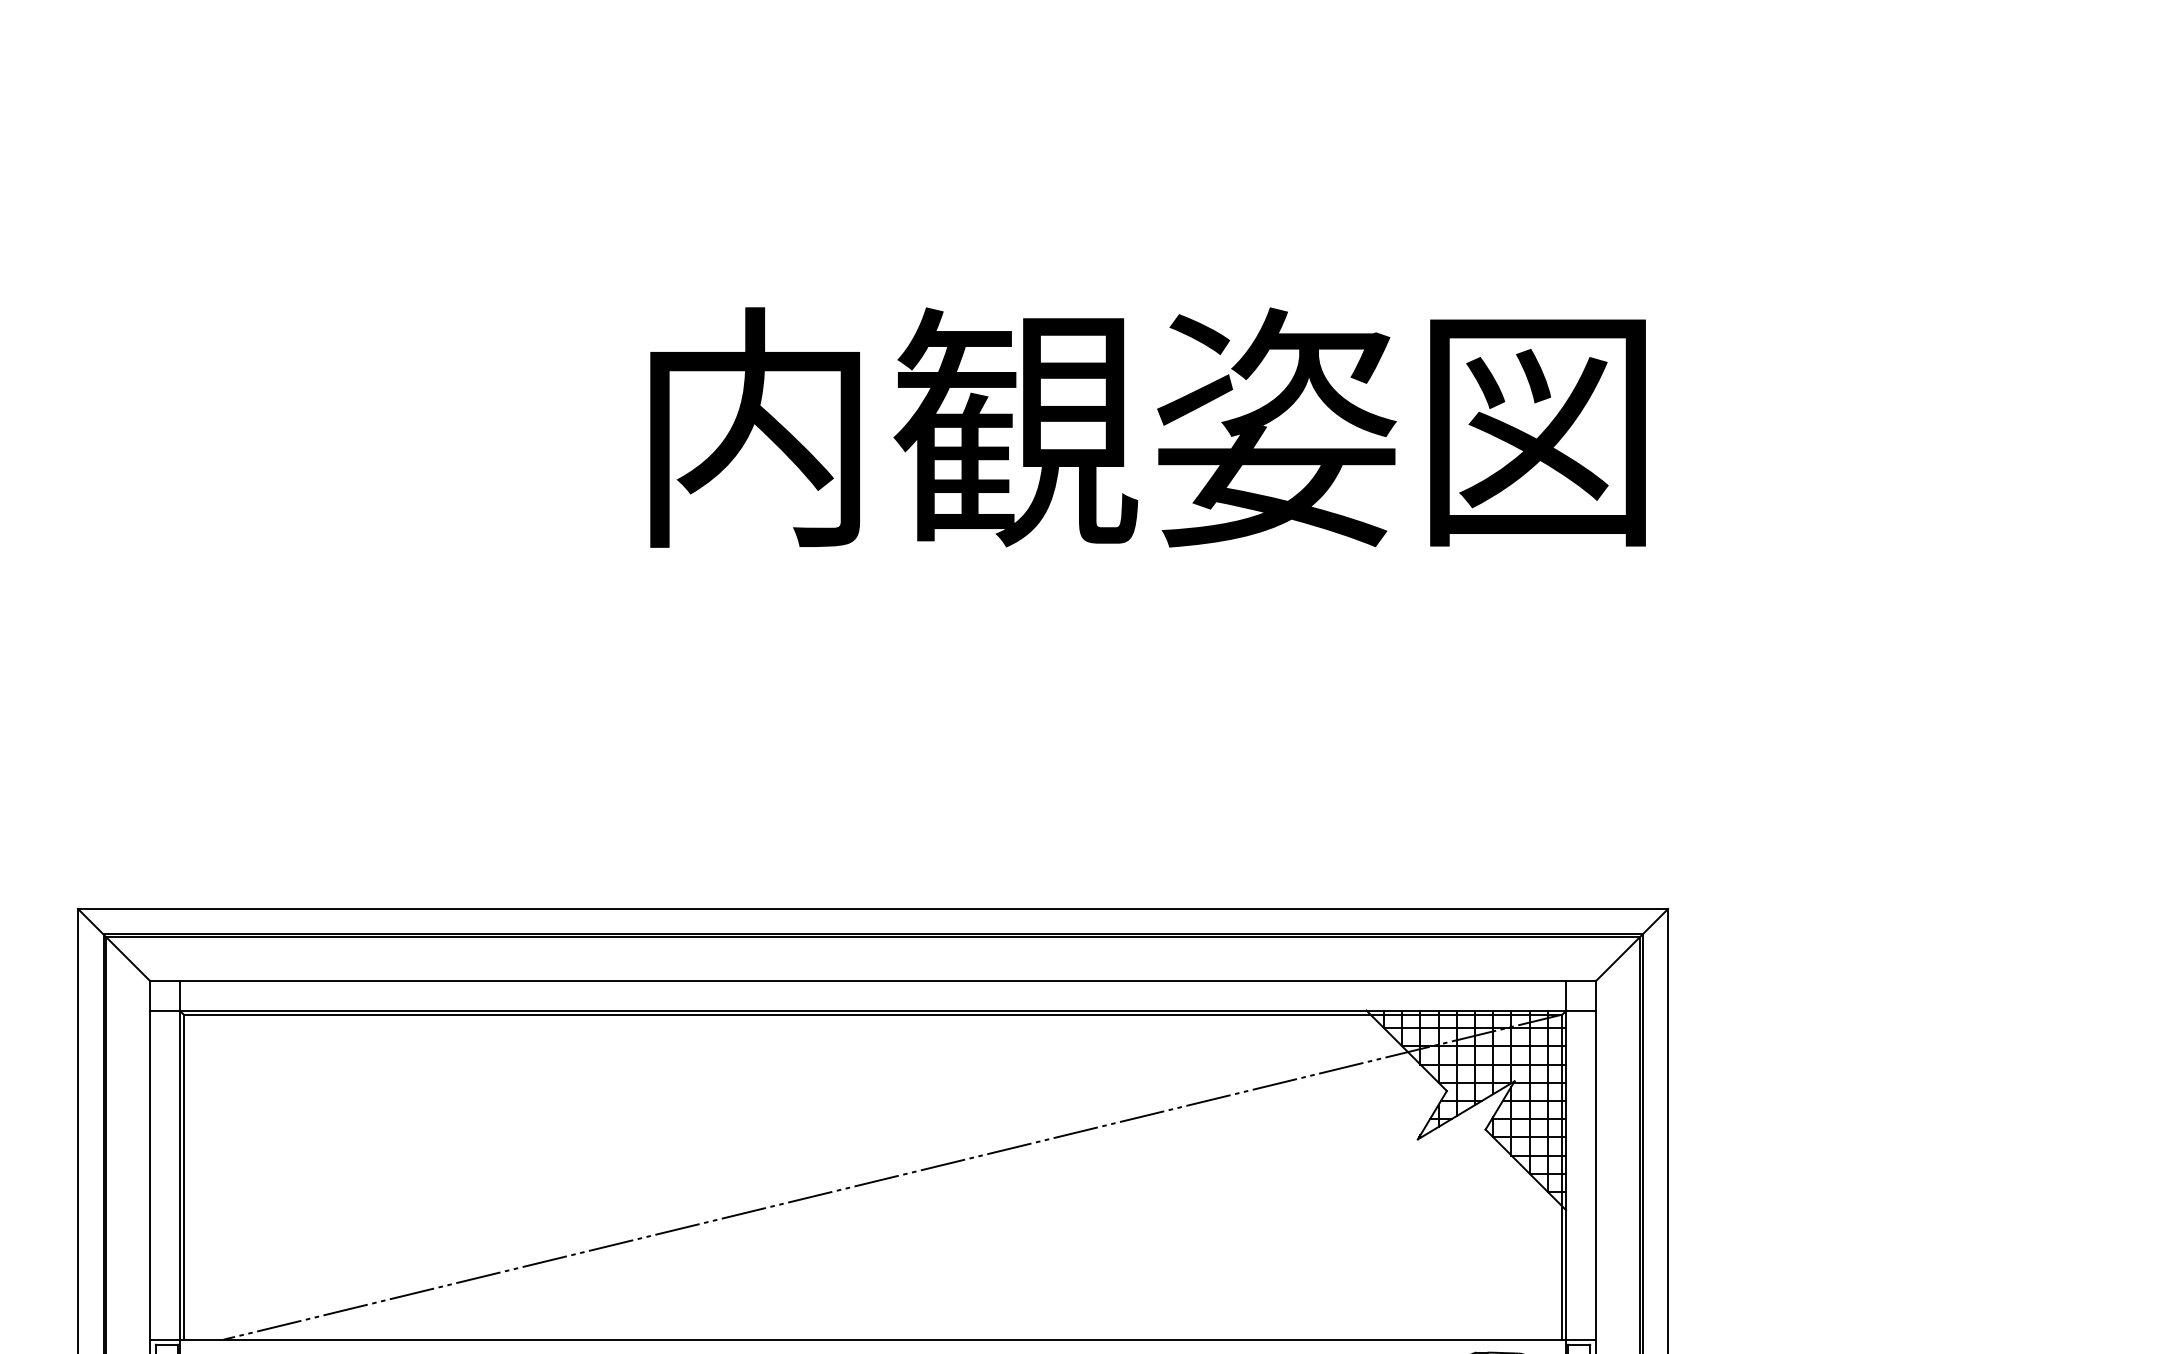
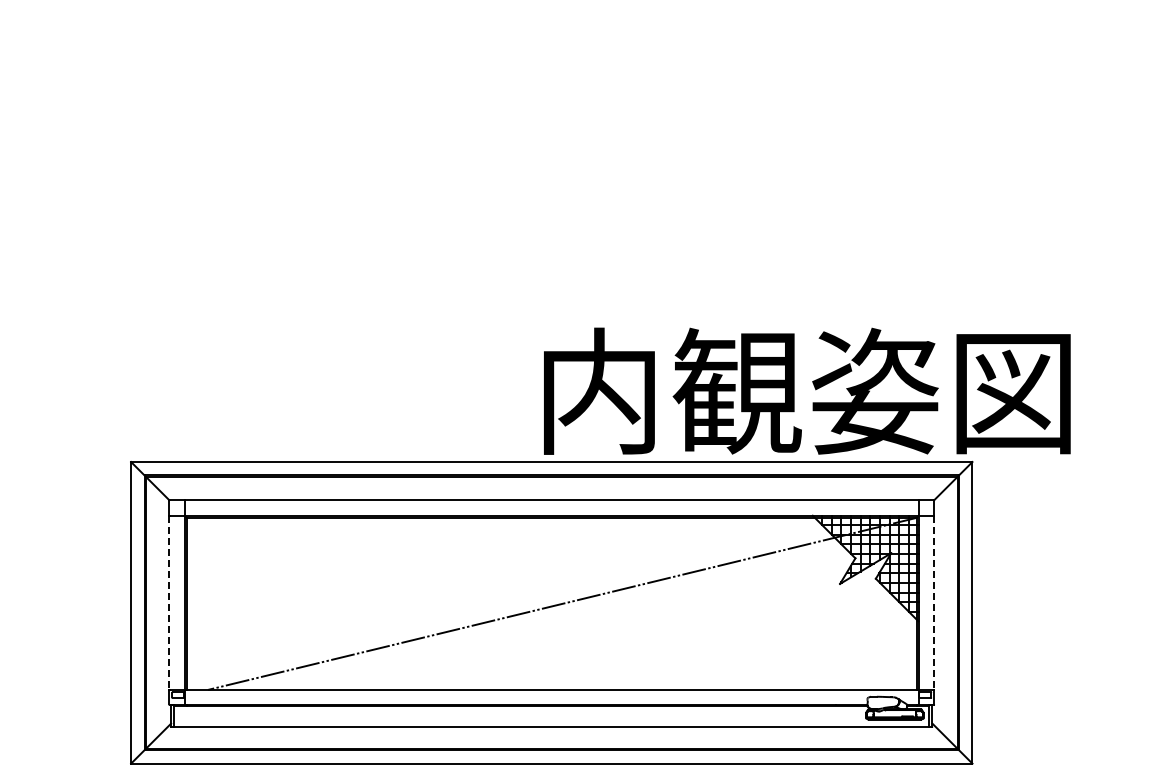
text: (1148, 426) -> (807, 390), moved
line: (150, 1176) -> (169, 603), solid -> dashed
line: (1596, 1176) -> (934, 603), solid -> dashed

